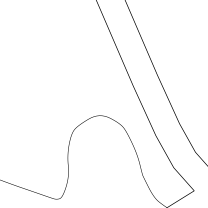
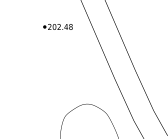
part: (64, 23) -> (57, 26), added

